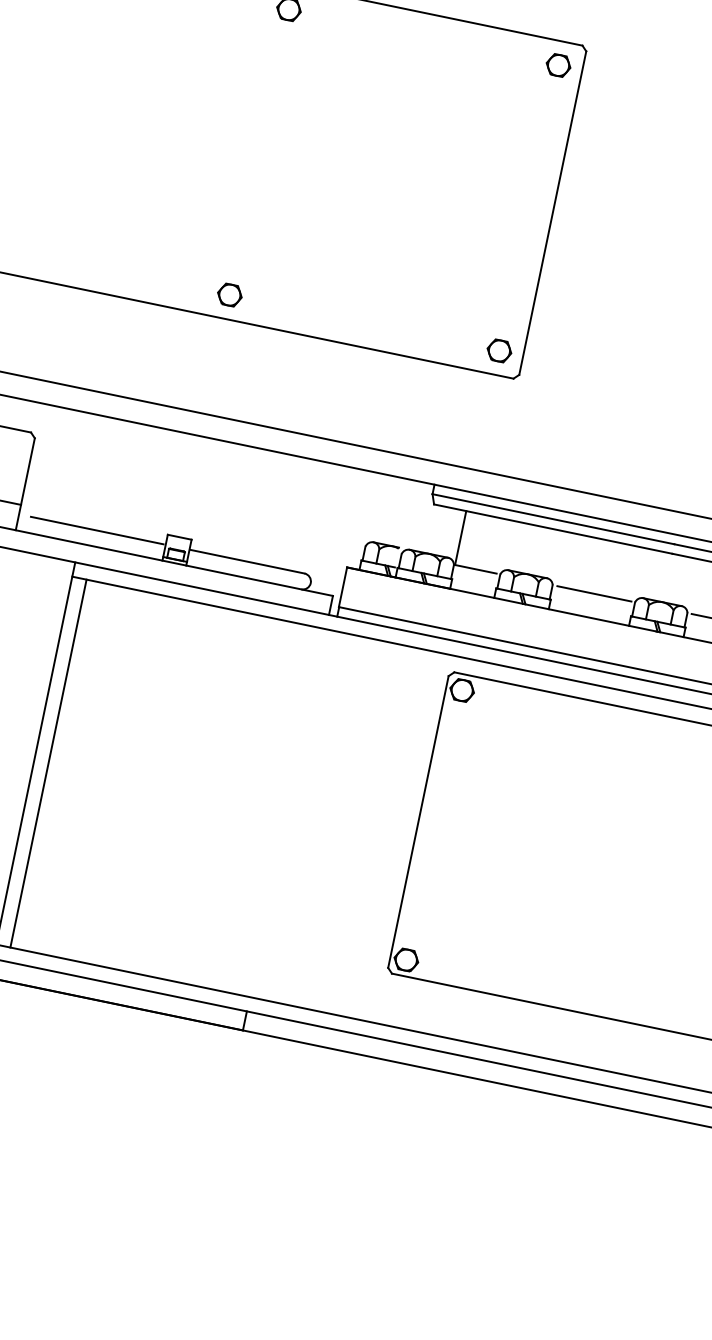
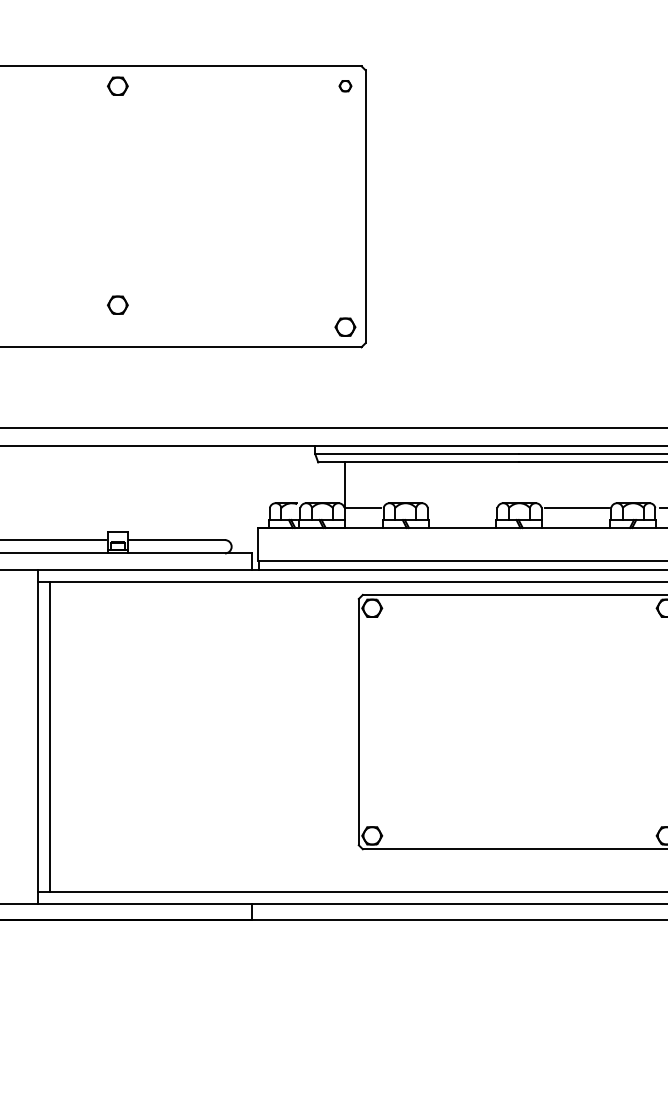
part: (558, 64) -> (345, 85), size x0.6
part: (229, 294) -> (117, 304), moved
line: (593, 593) -> (462, 507), removed

